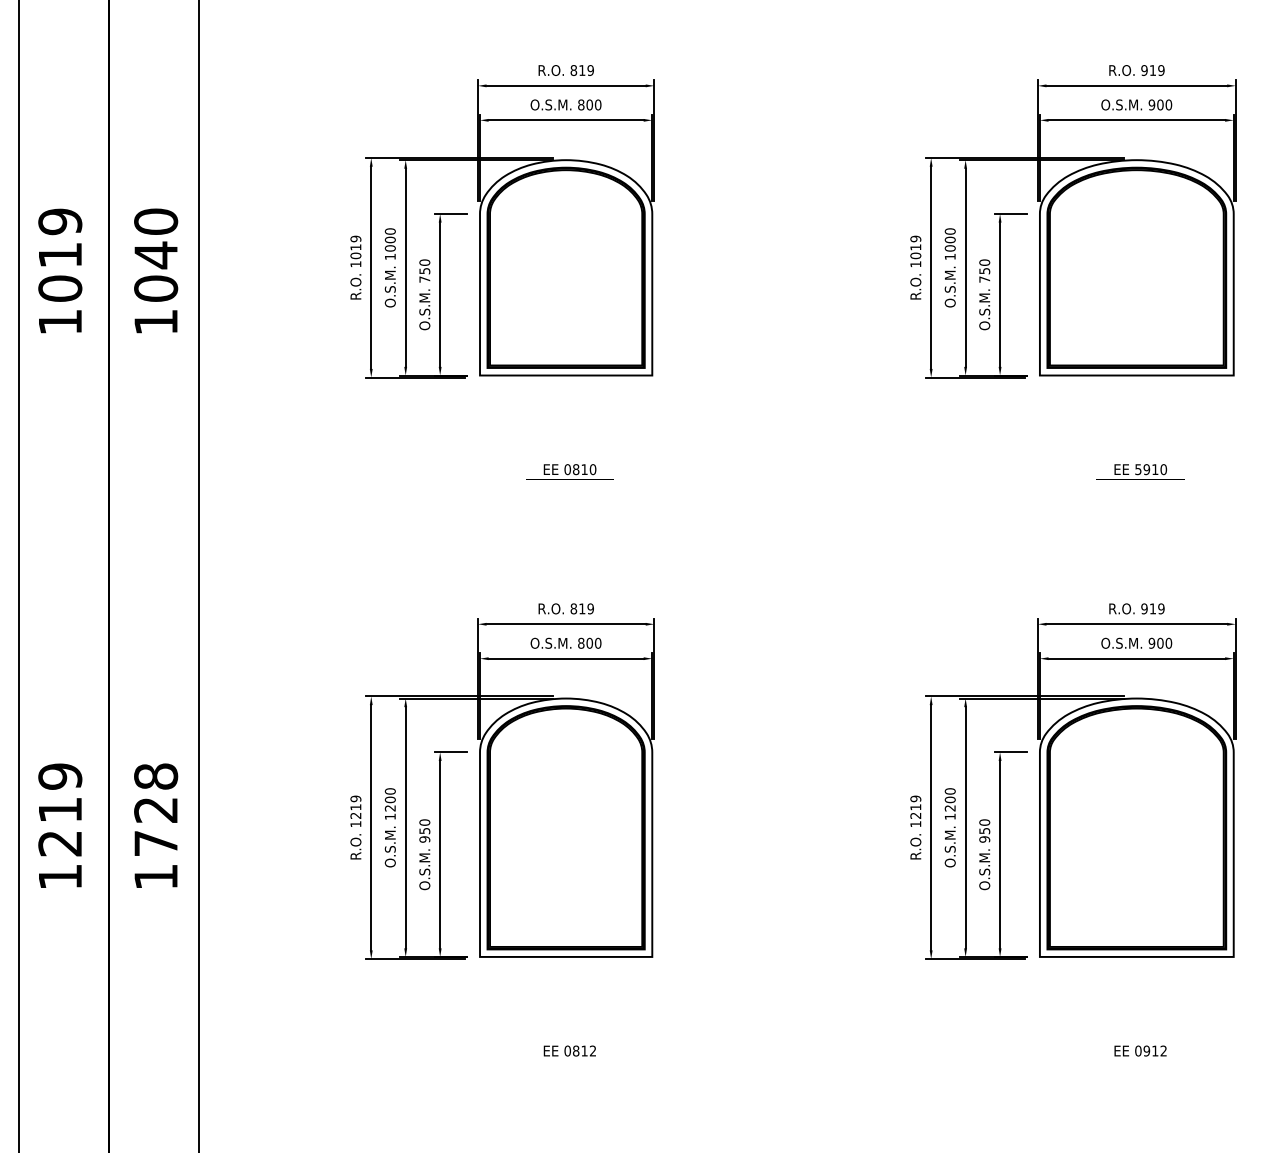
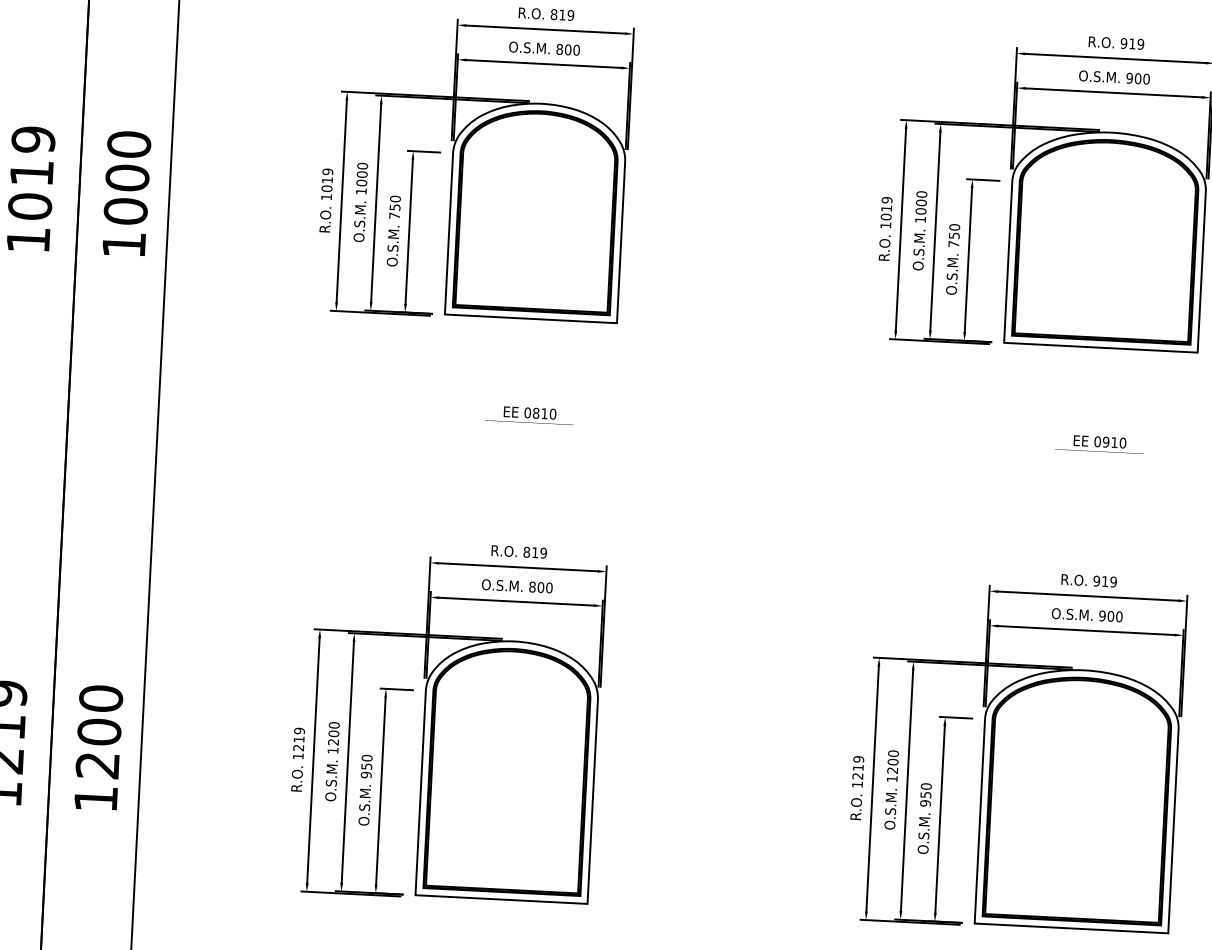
text: (156, 255) -> (127, 178), 1040 -> 1000
text: (1138, 469) -> (1097, 441), 5910 -> 0910
text: (156, 809) -> (99, 731), 1728 -> 1200

